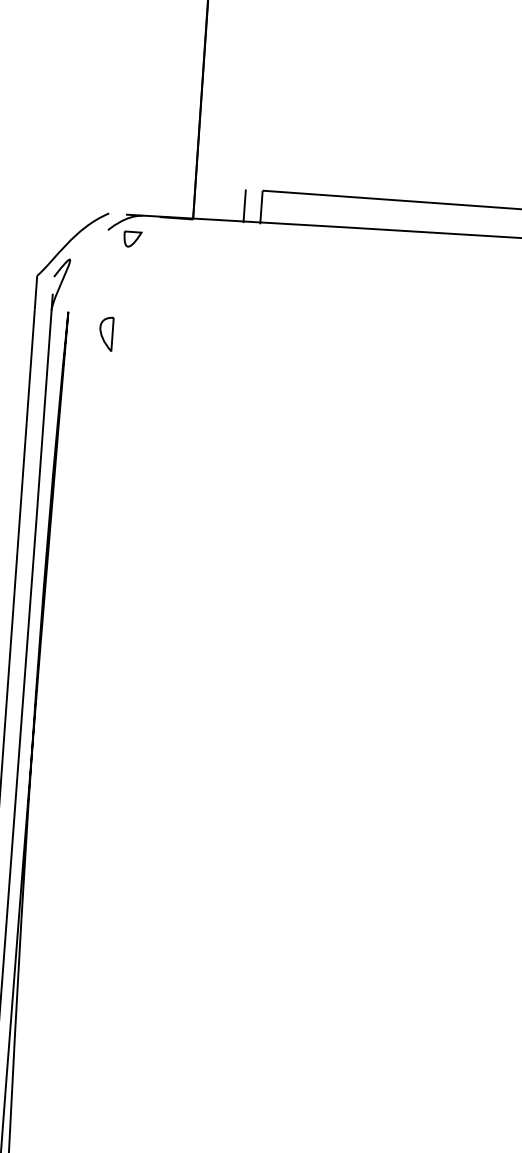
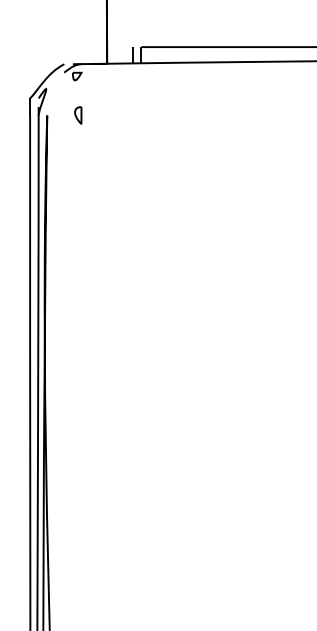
part: (106, 334) -> (78, 115), moved

